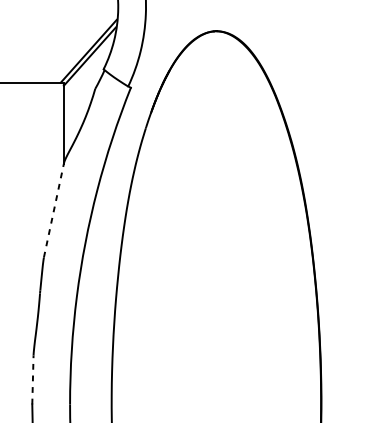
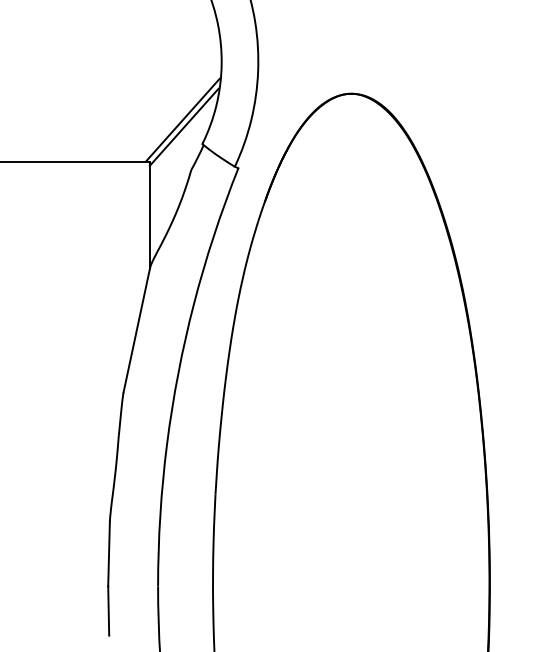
line: (53, 210) -> (136, 330), dashed -> solid
line: (33, 379) -> (109, 553), dashed -> solid

